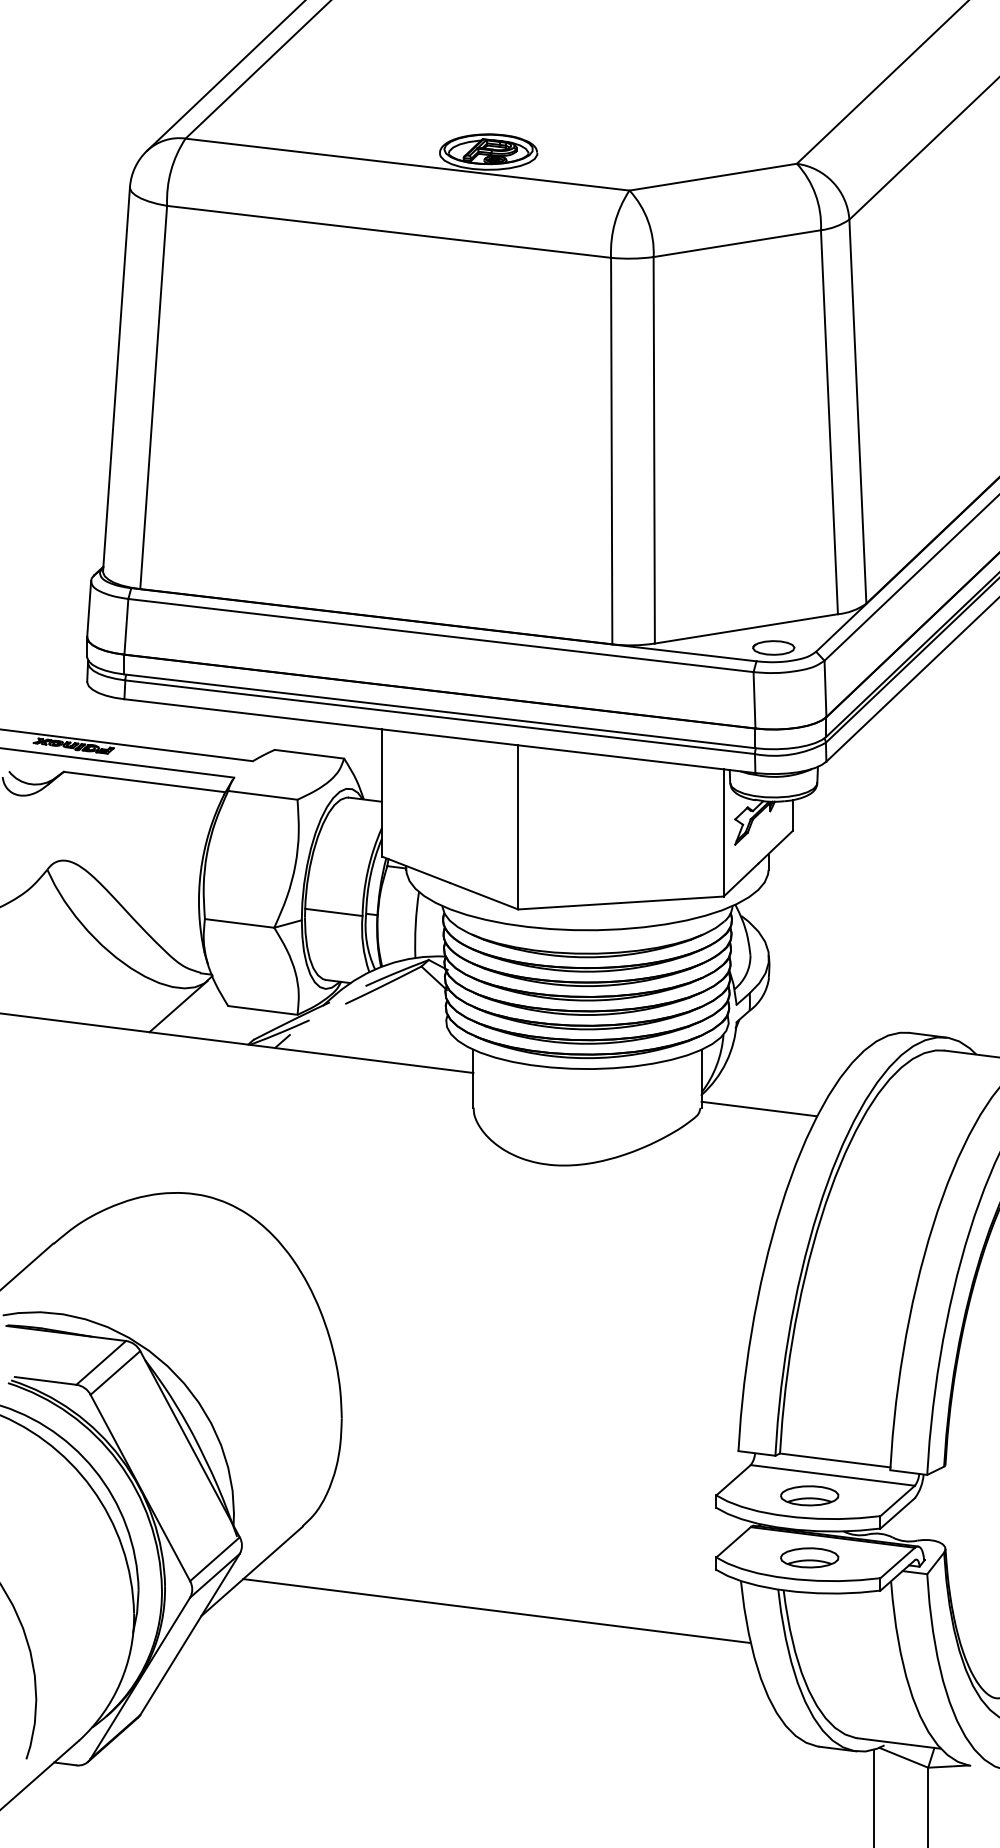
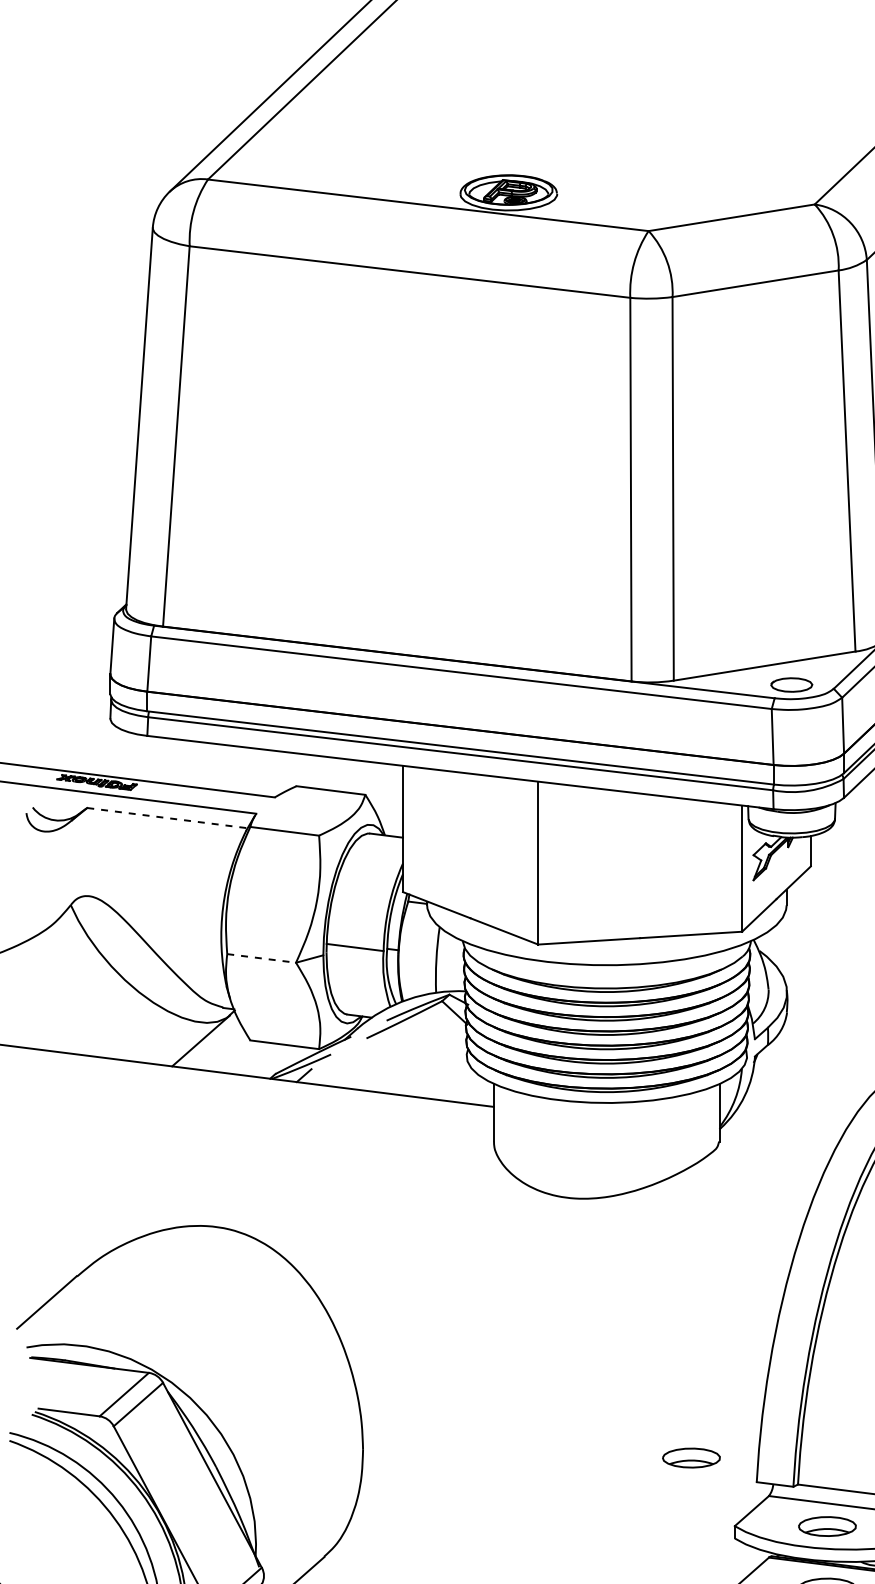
line: (145, 782) -> (168, 818), solid -> dashed
line: (239, 923) -> (261, 958), solid -> dashed
line: (759, 1108) -> (777, 1142), removed
part: (672, 1426) -> (691, 1457), added

